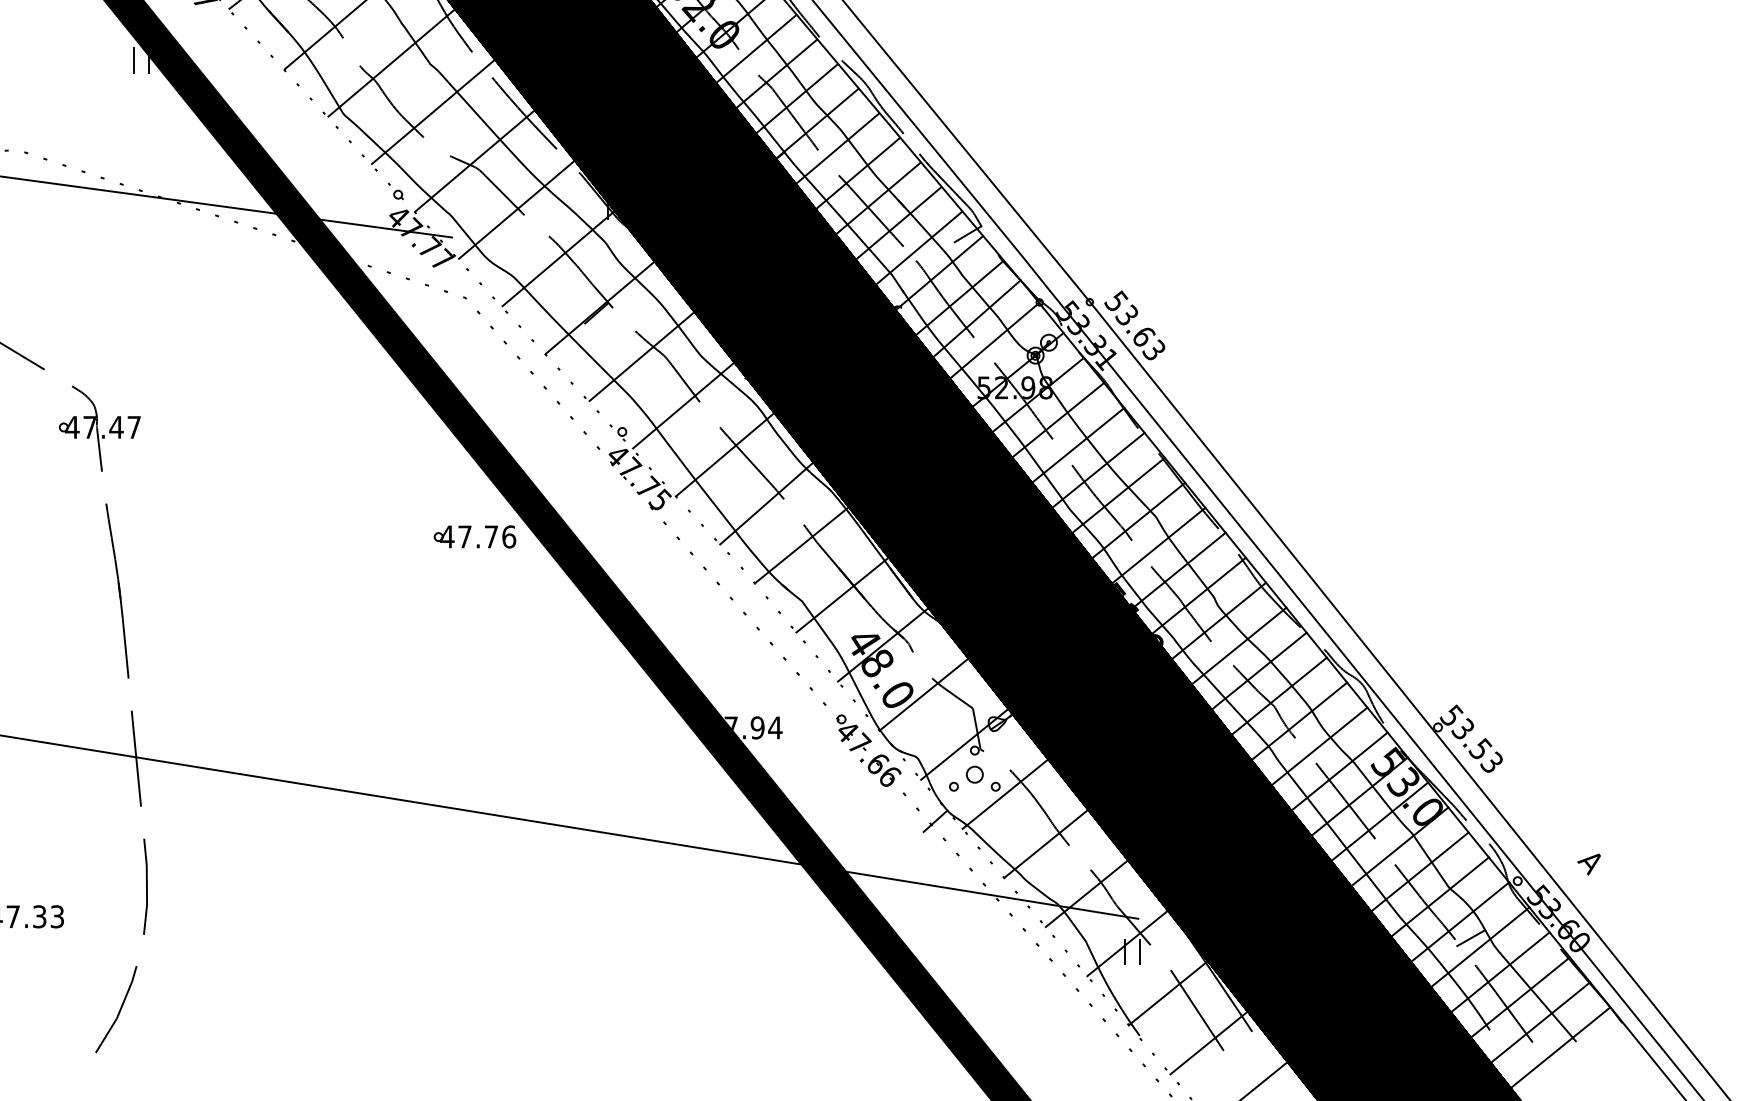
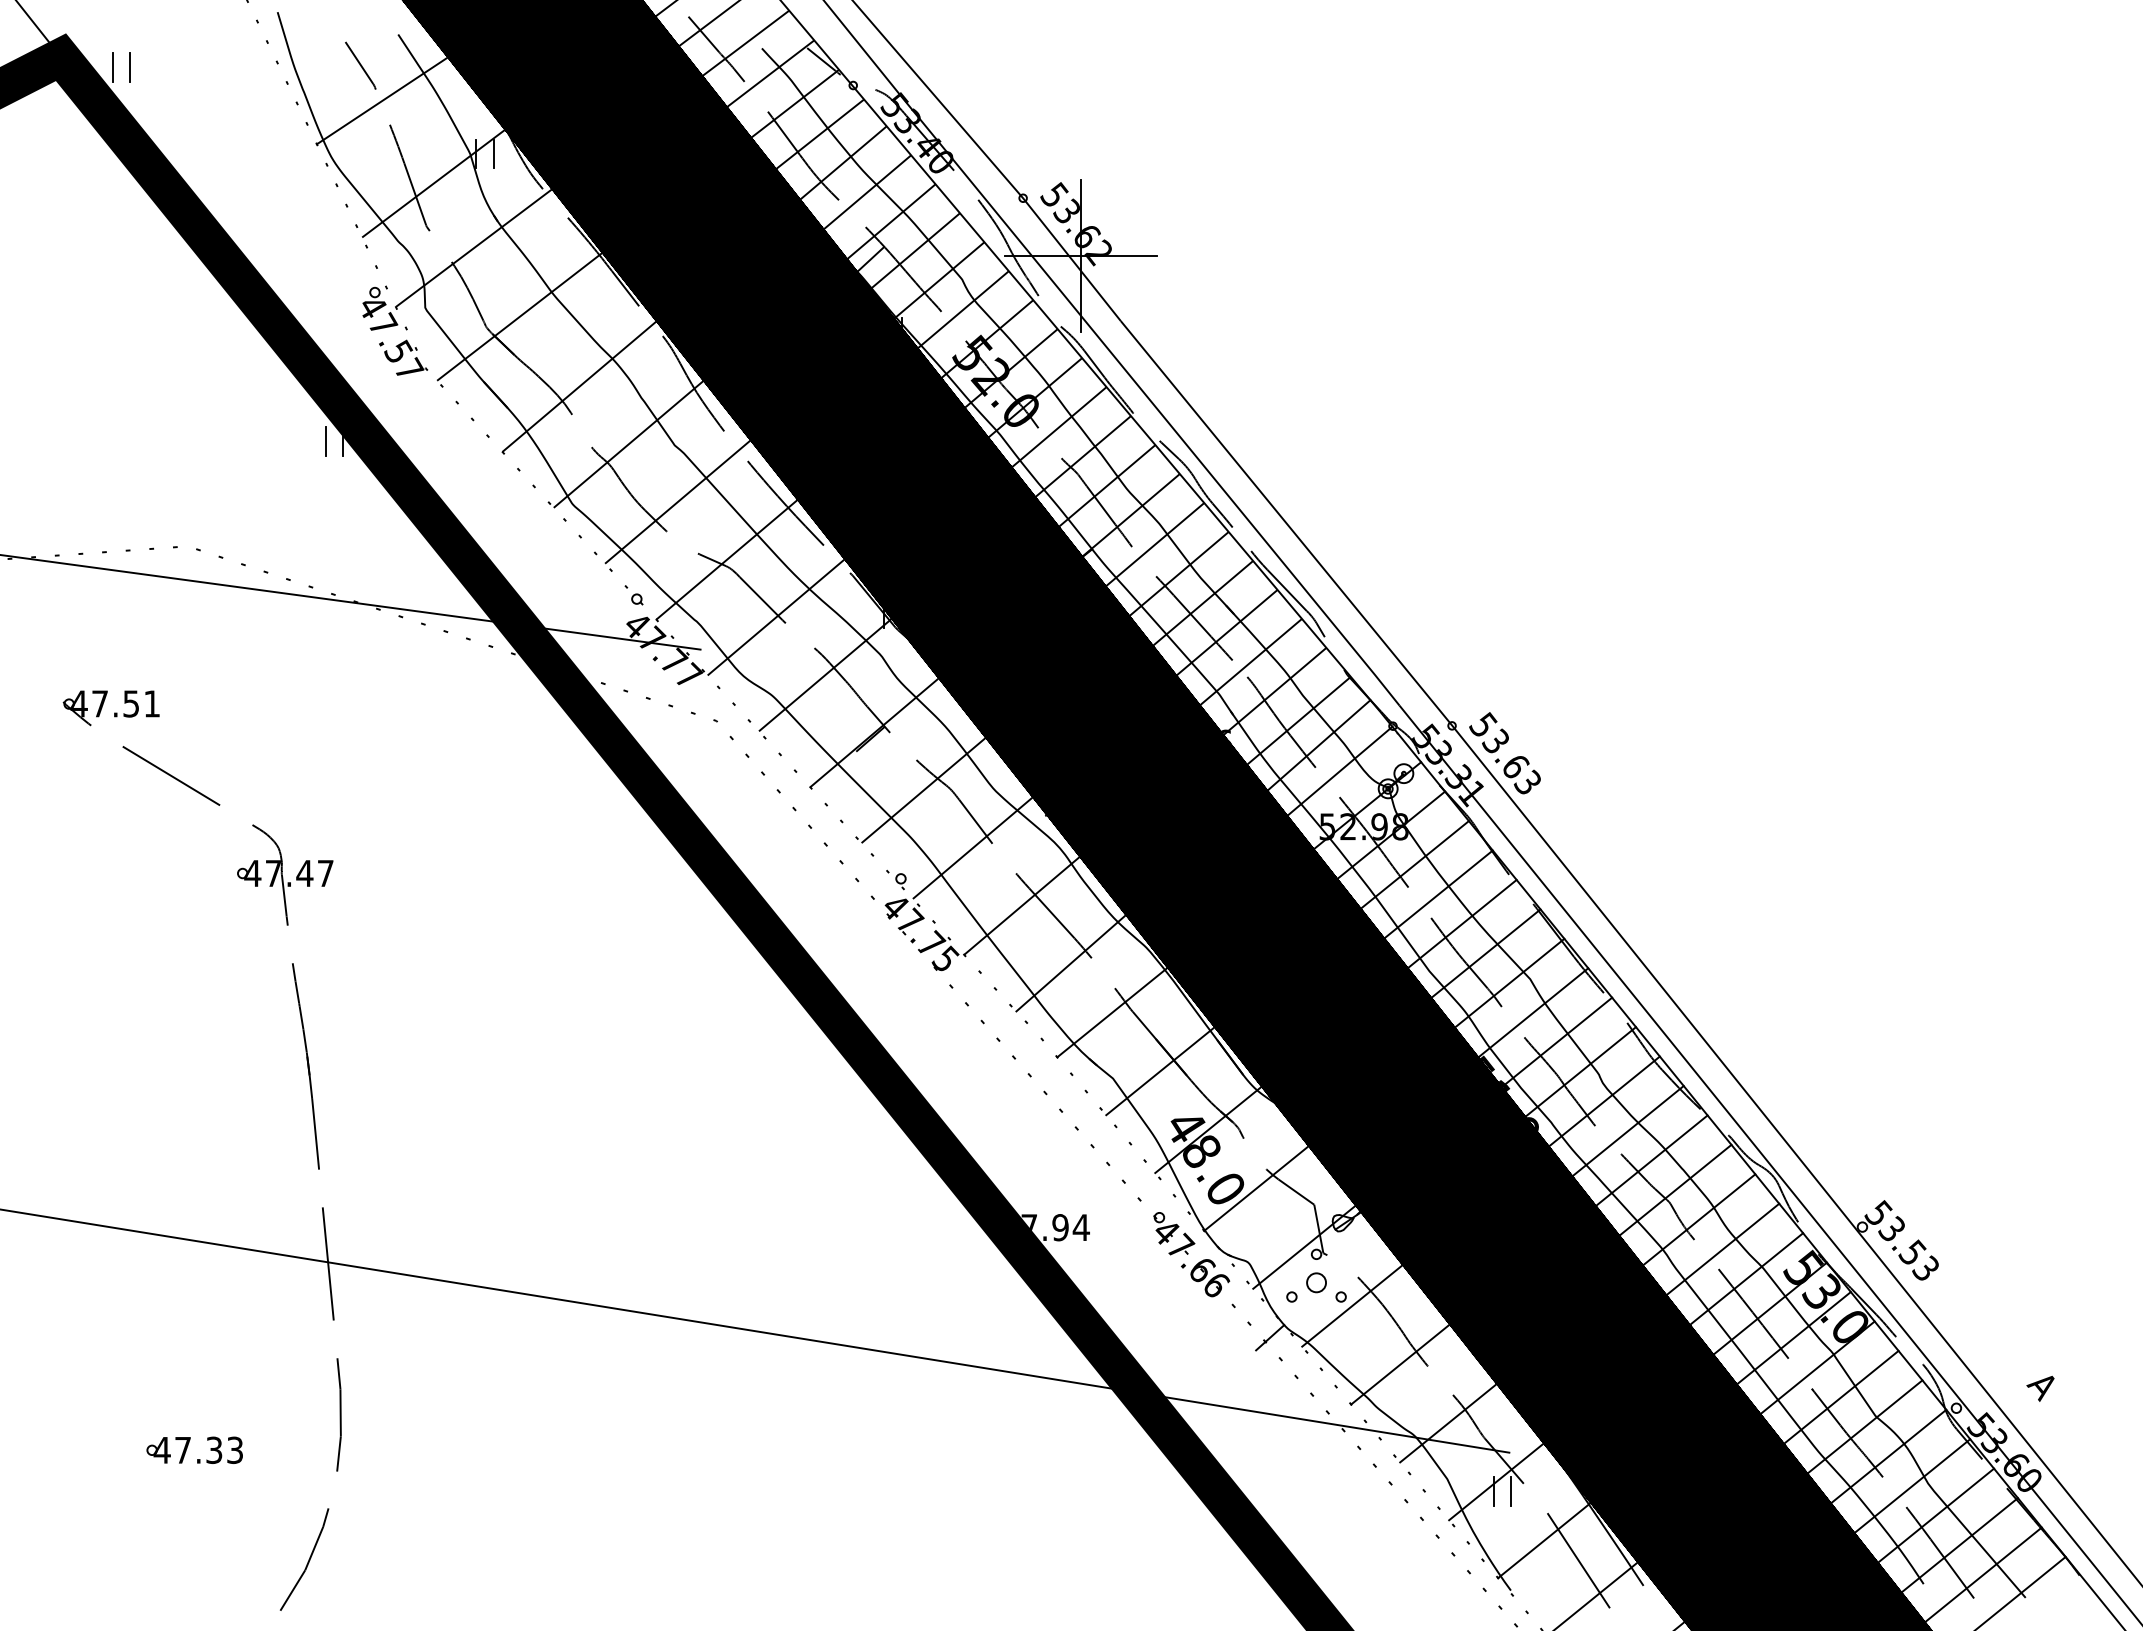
line: (967, 234) -> (1307, 645), removed
part: (469, 534) -> (720, 999), removed
line: (1471, 938) -> (1901, 1475), removed

